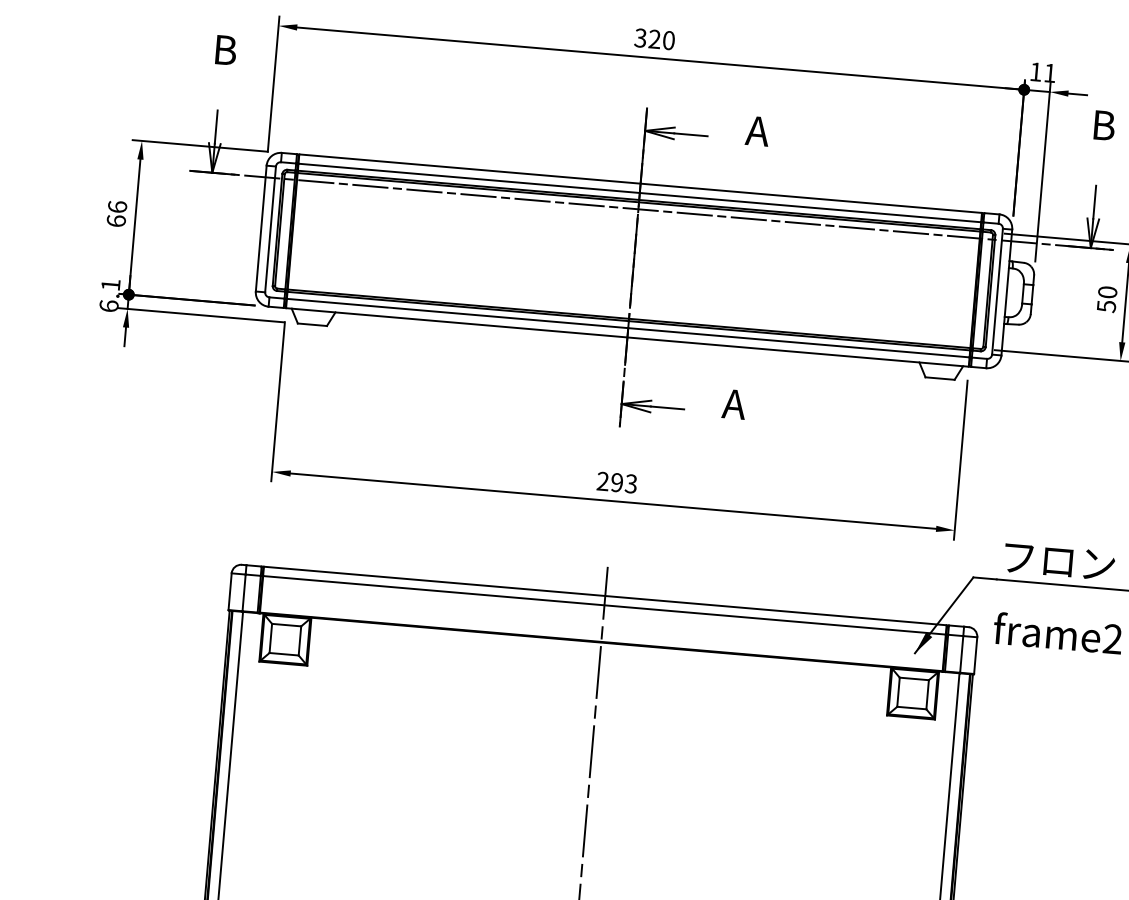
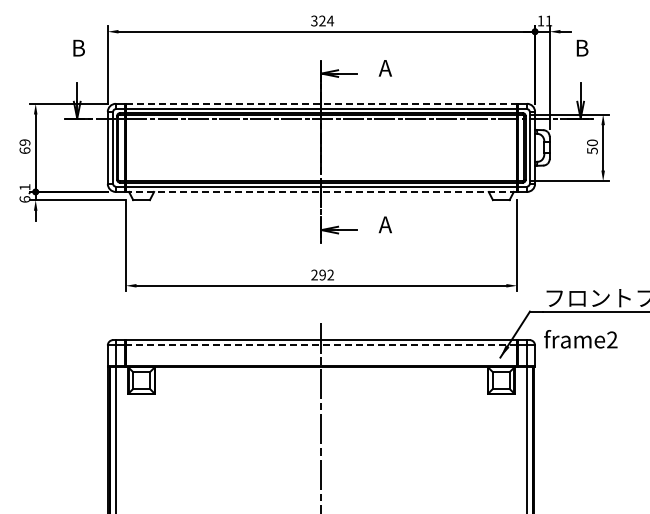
text: (668, 39) -> (330, 20), 320 -> 324
line: (640, 183) -> (321, 103), solid -> dashed
text: (116, 206) -> (24, 142), 66 -> 69
line: (627, 336) -> (321, 191), solid -> dashed
text: (630, 484) -> (330, 275), 293 -> 292
line: (604, 605) -> (321, 345), solid -> dashed

